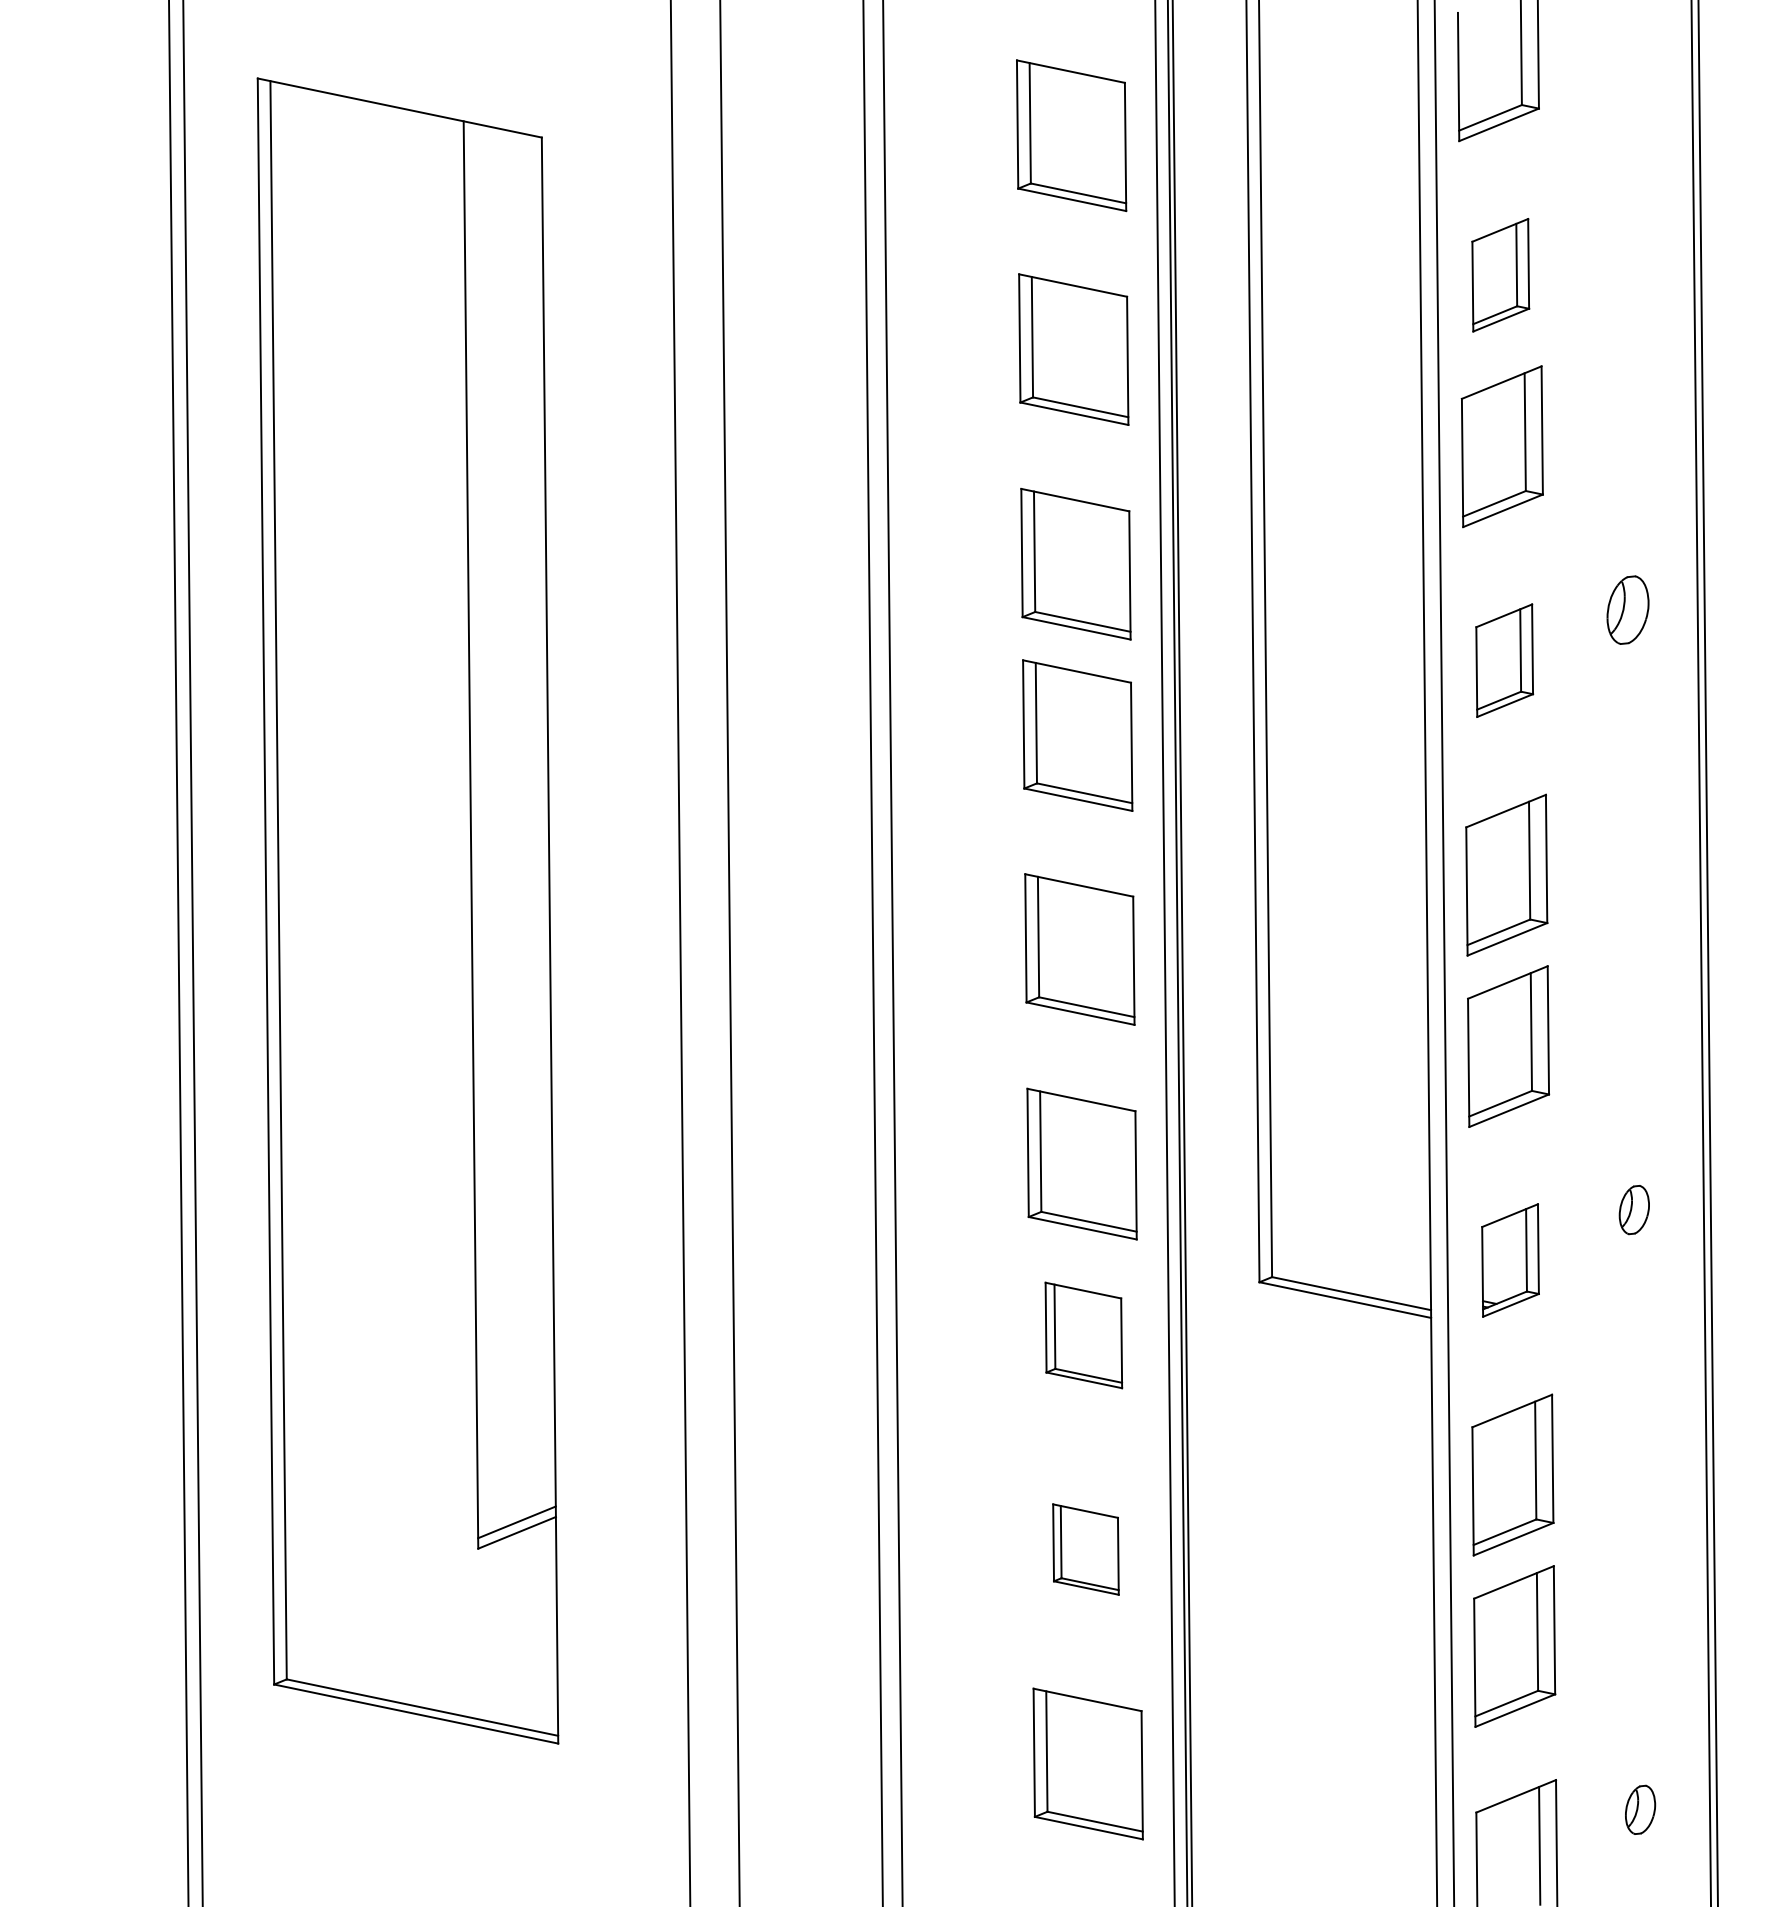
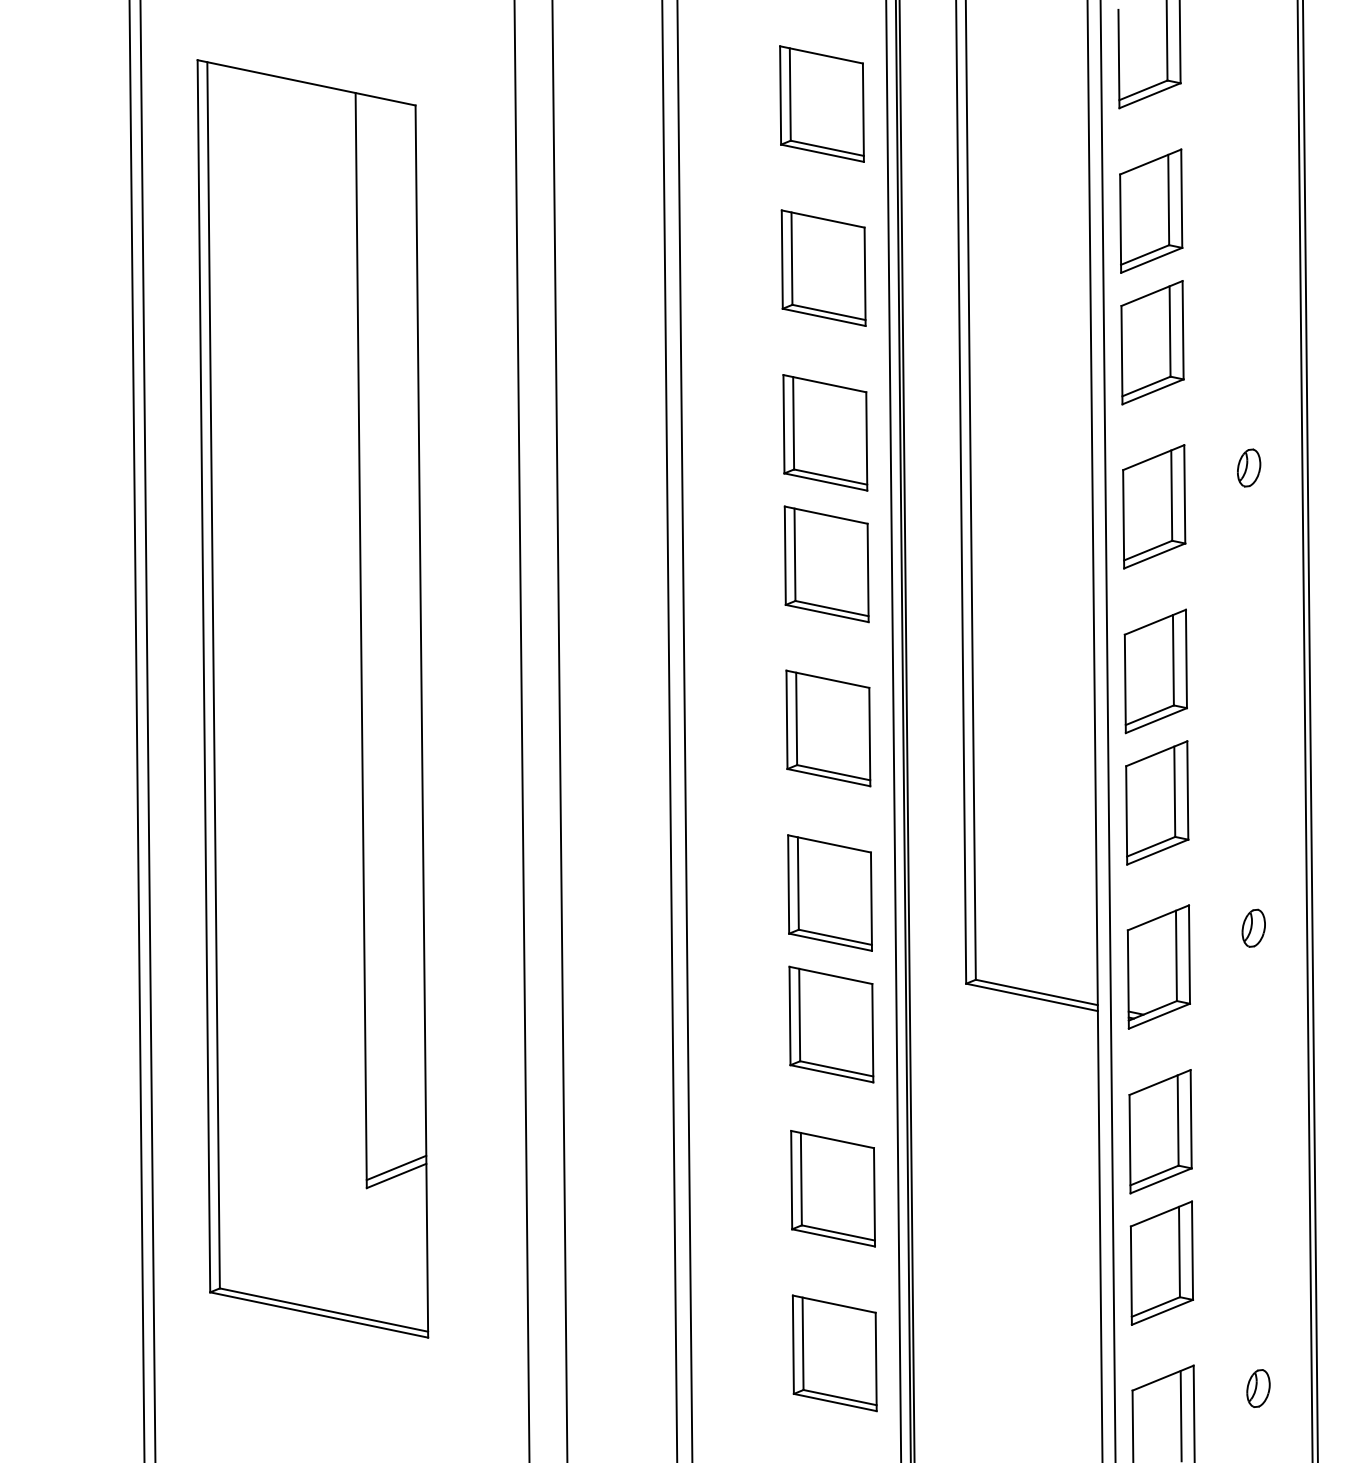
part: (1501, 274) -> (1151, 210), size x1.43
part: (1628, 609) -> (1249, 467), size x0.71
part: (1504, 660) -> (1154, 506), size x1.43
part: (1510, 1259) -> (1158, 966), size x1.43
part: (1083, 1335) -> (831, 1024), size x1.43
part: (1085, 1549) -> (832, 1188), size x1.67

